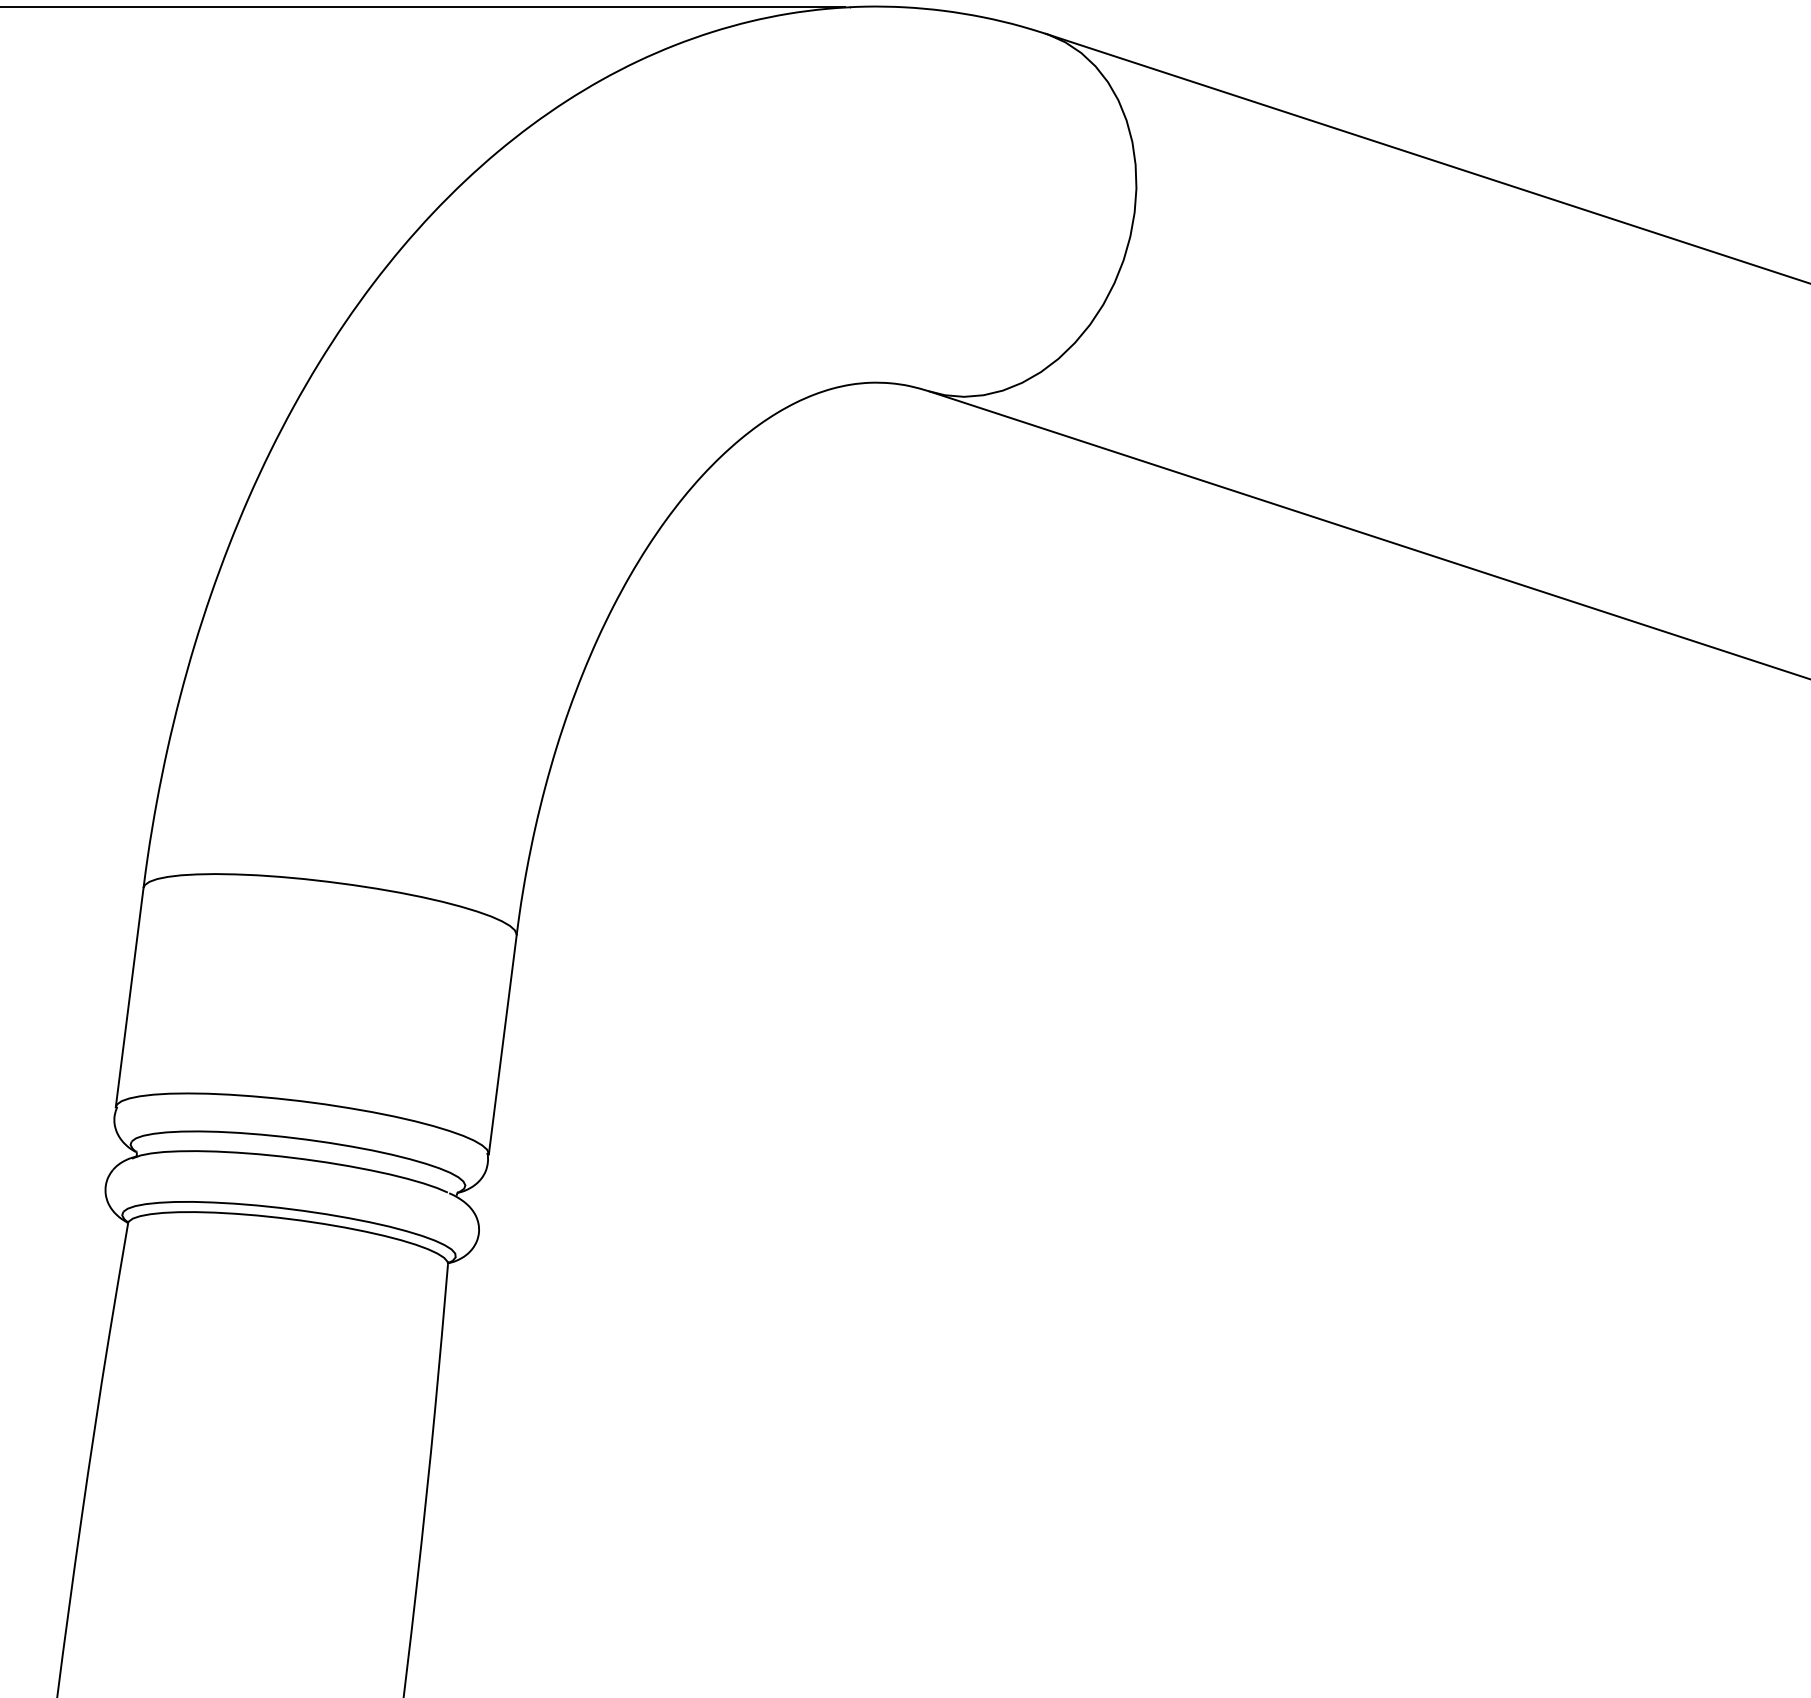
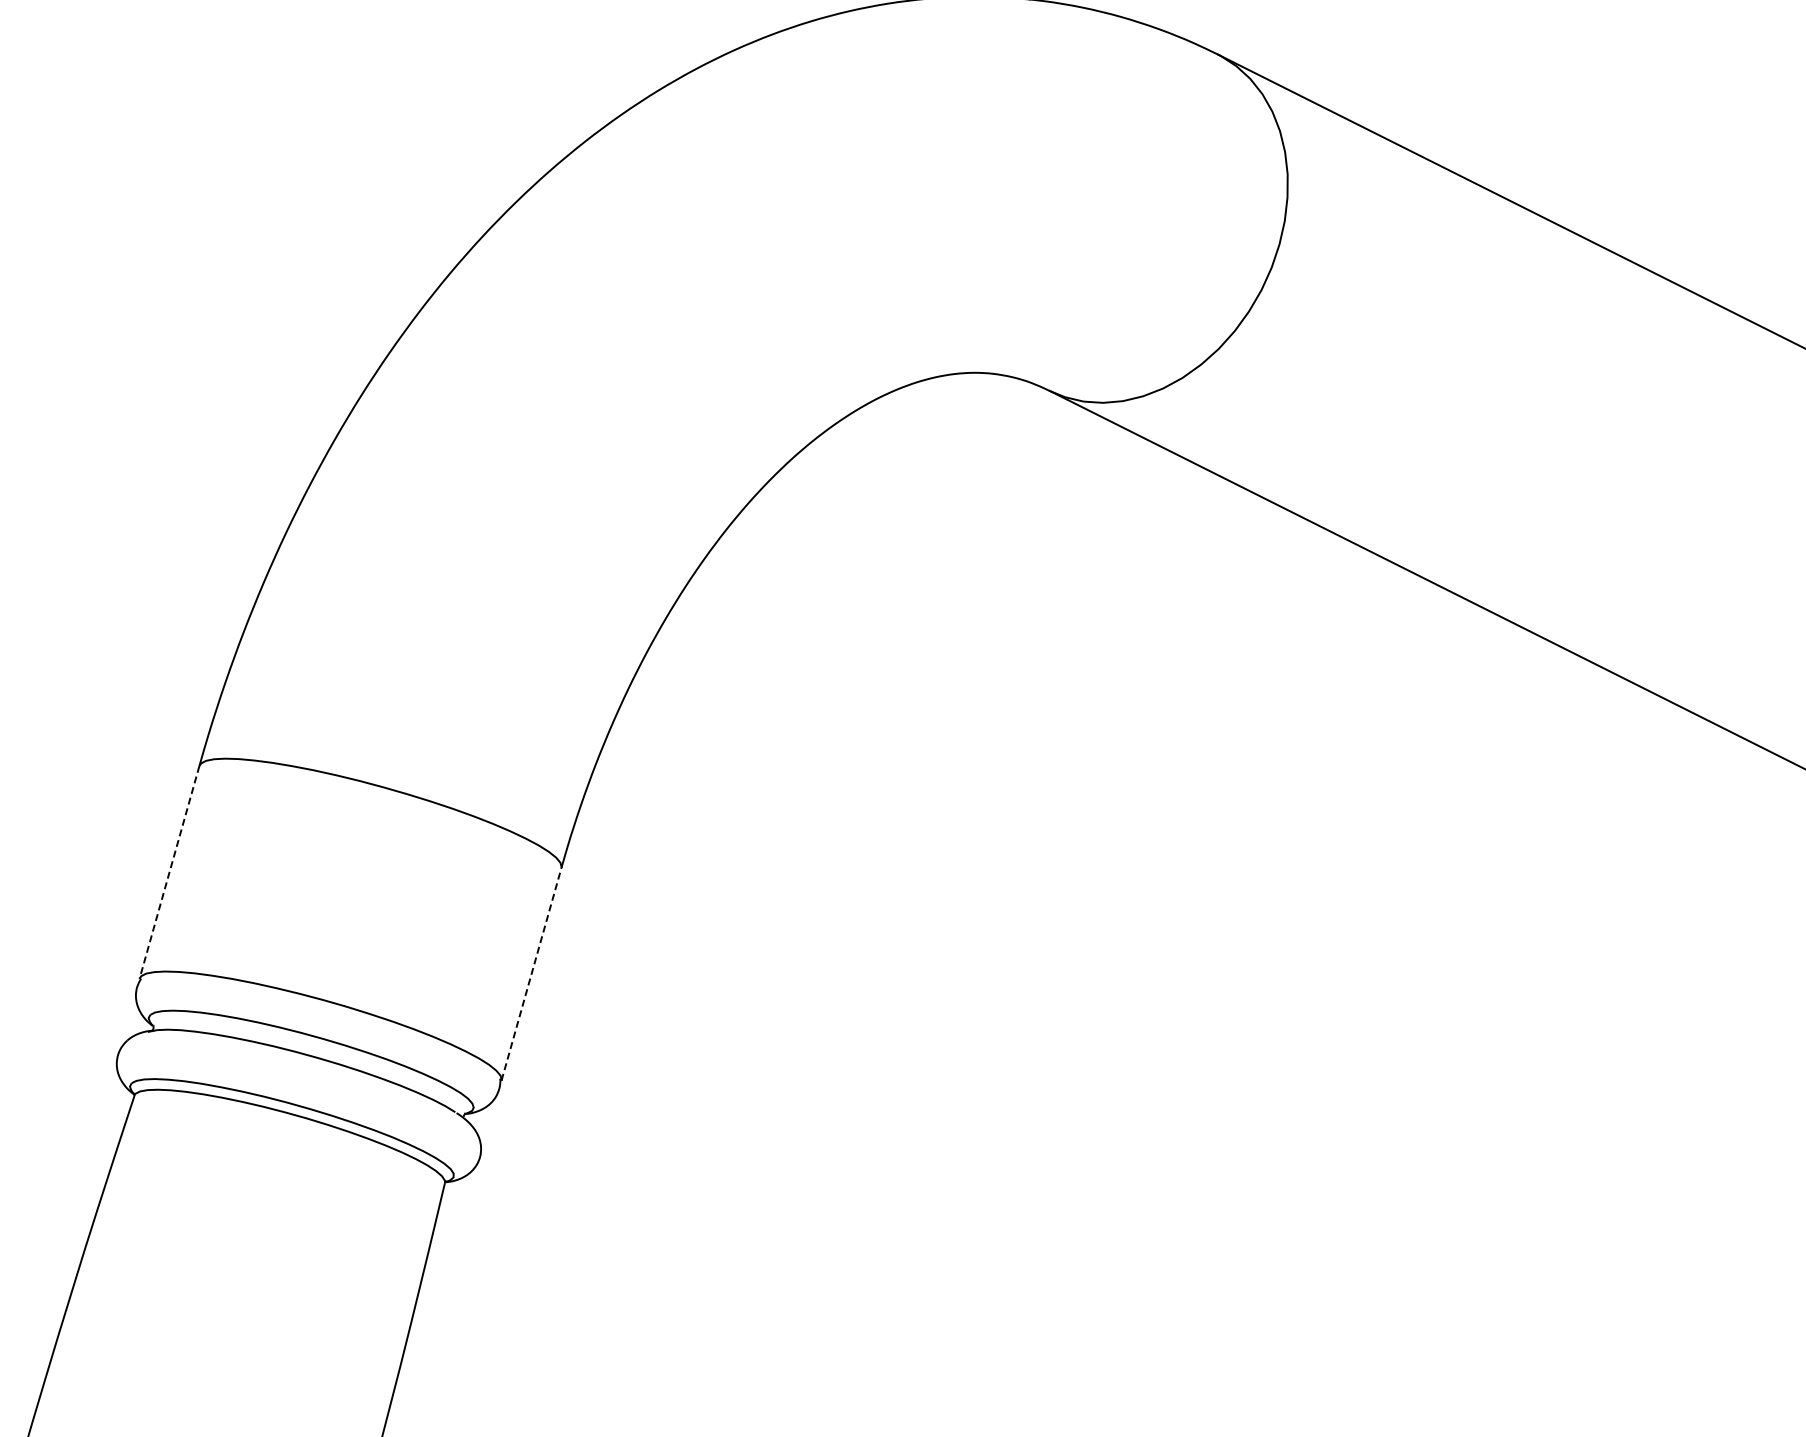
line: (129, 997) -> (169, 872), solid -> dashed
line: (502, 1044) -> (531, 973), solid -> dashed

